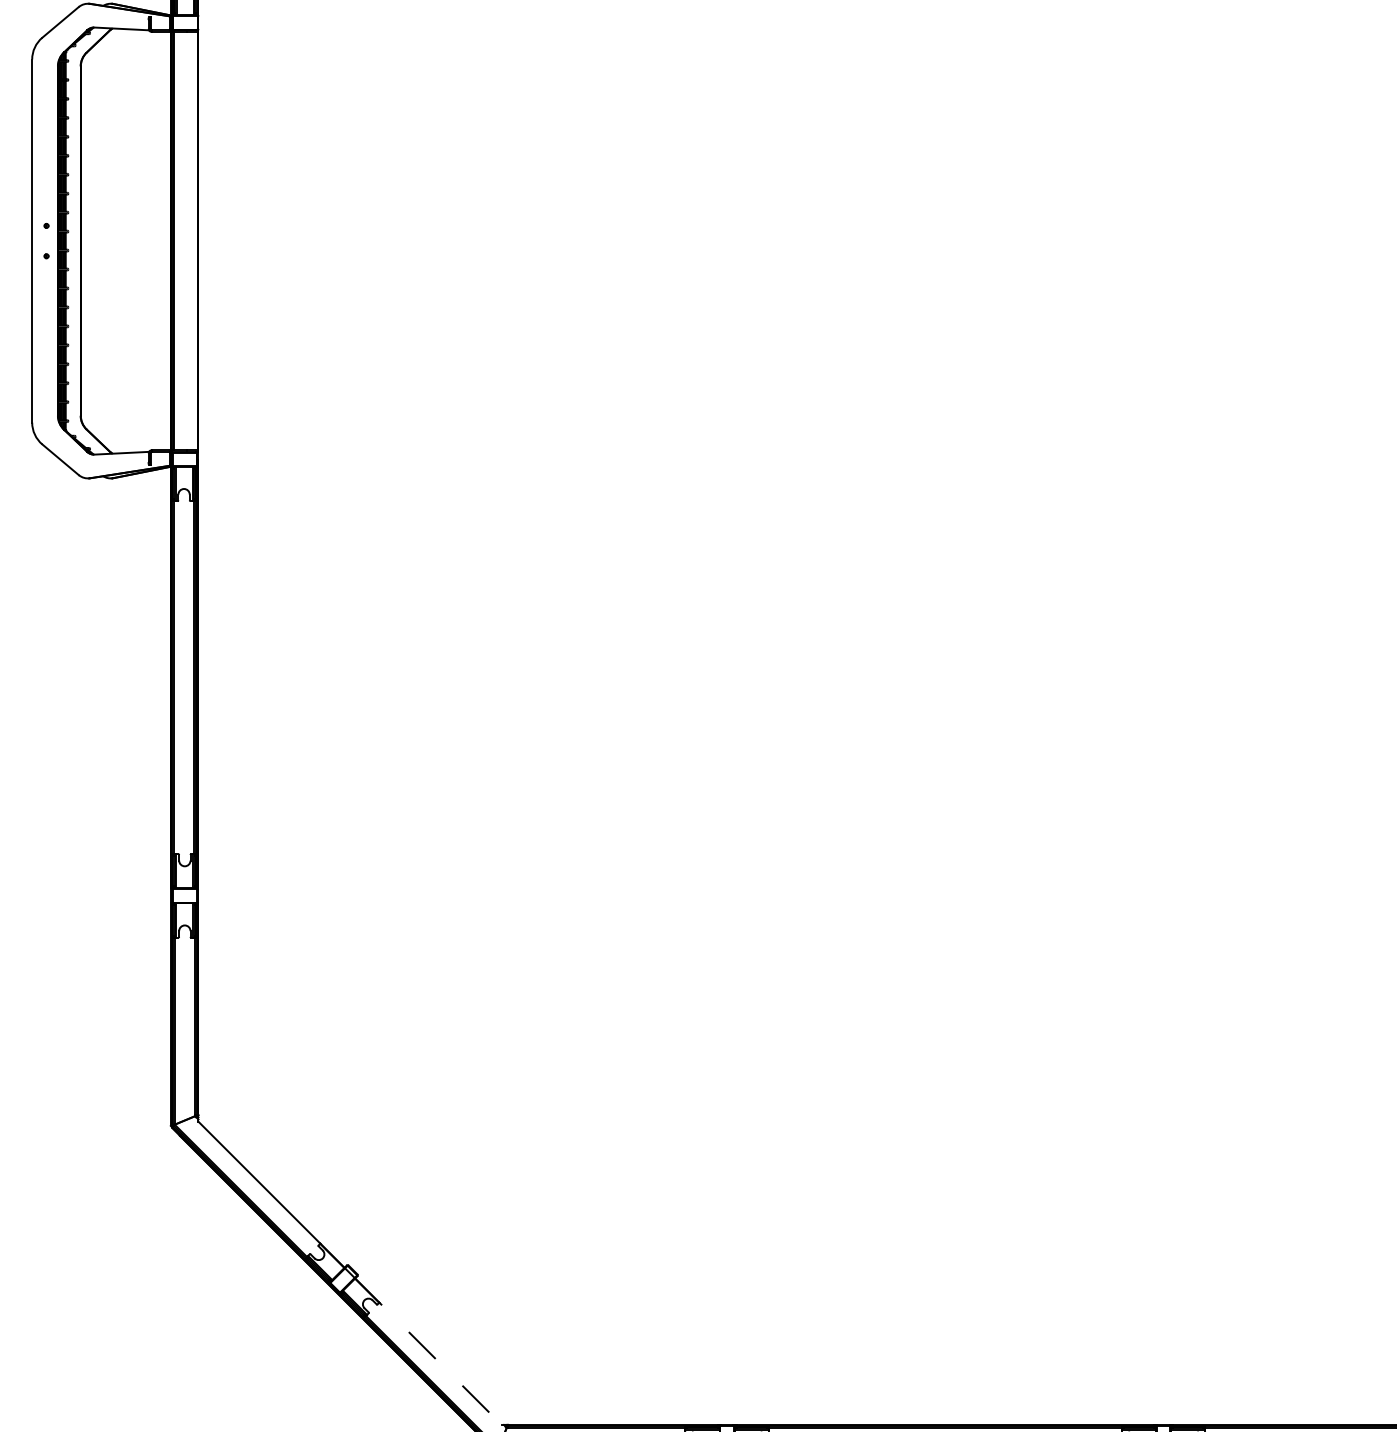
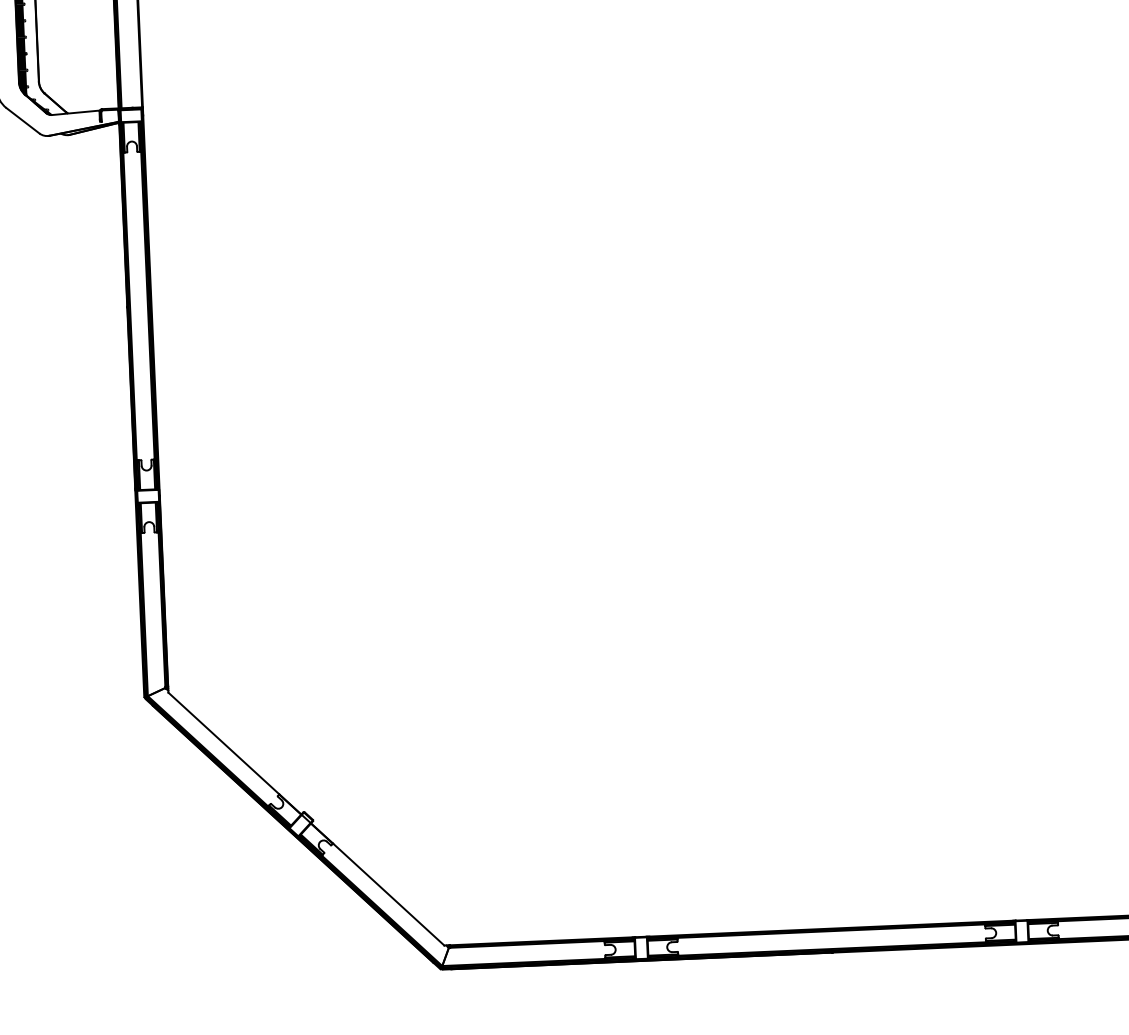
line: (428, 1351) -> (377, 884), dashed -> solid

